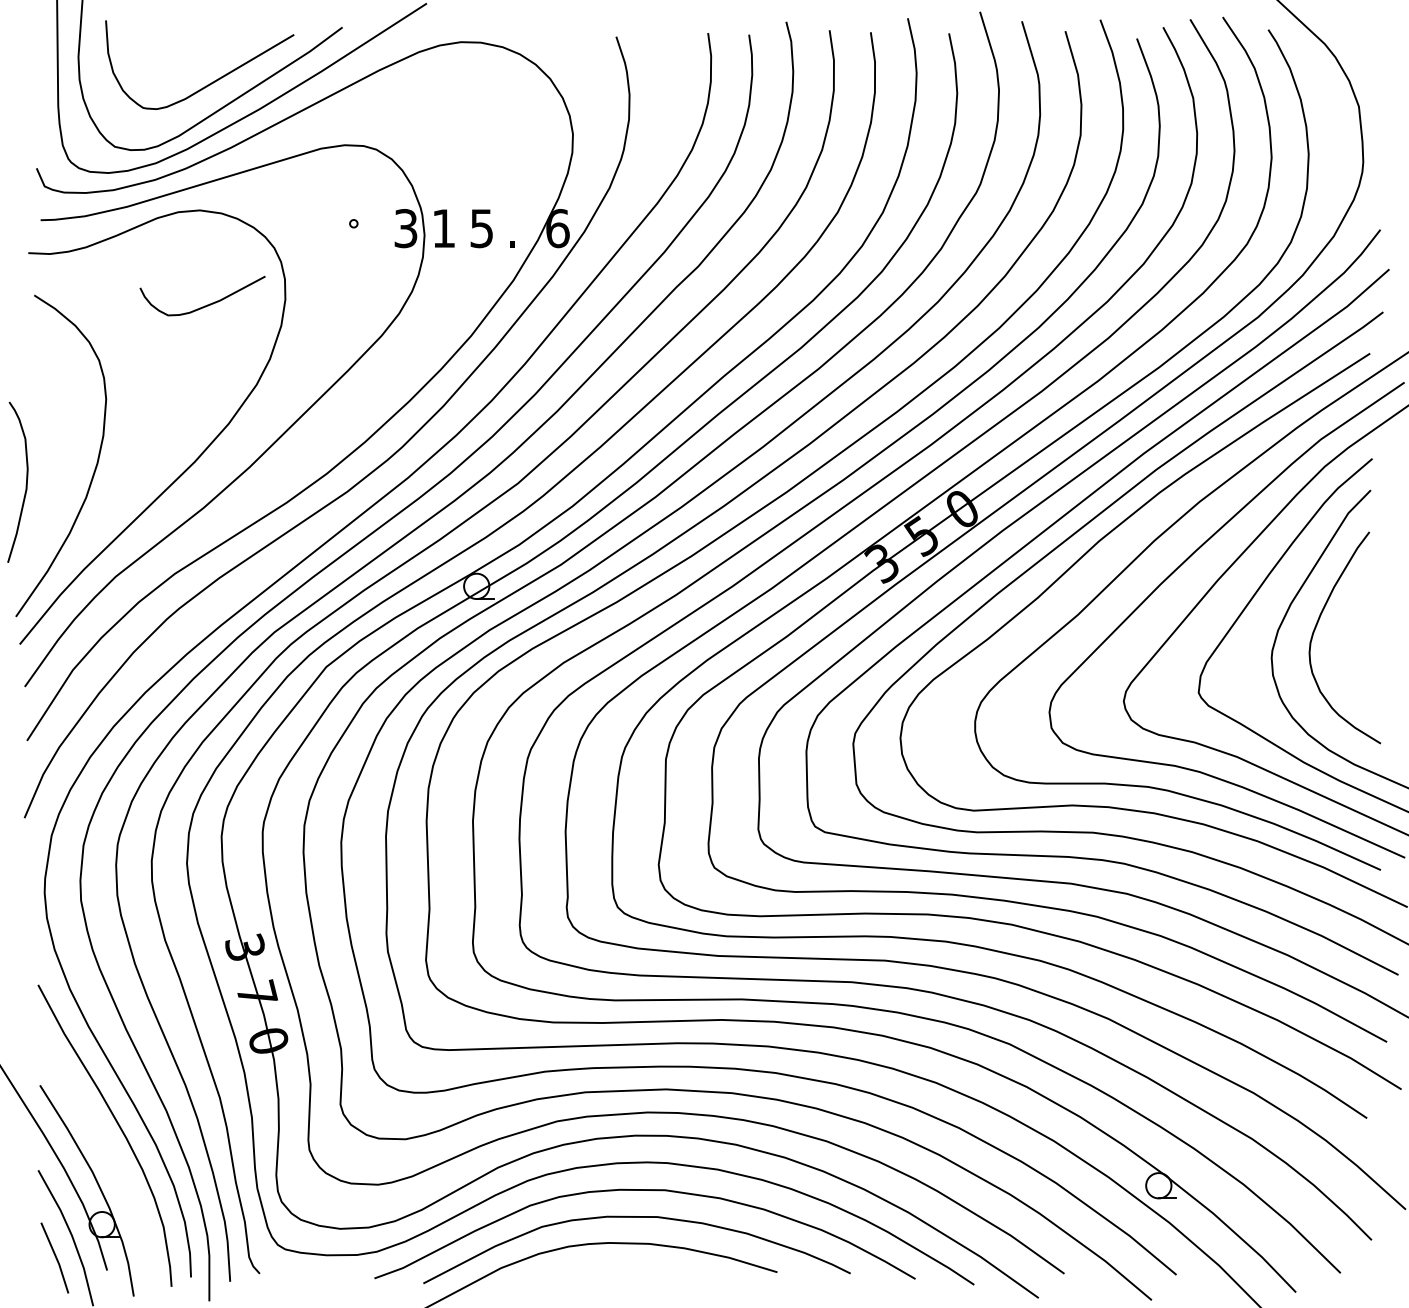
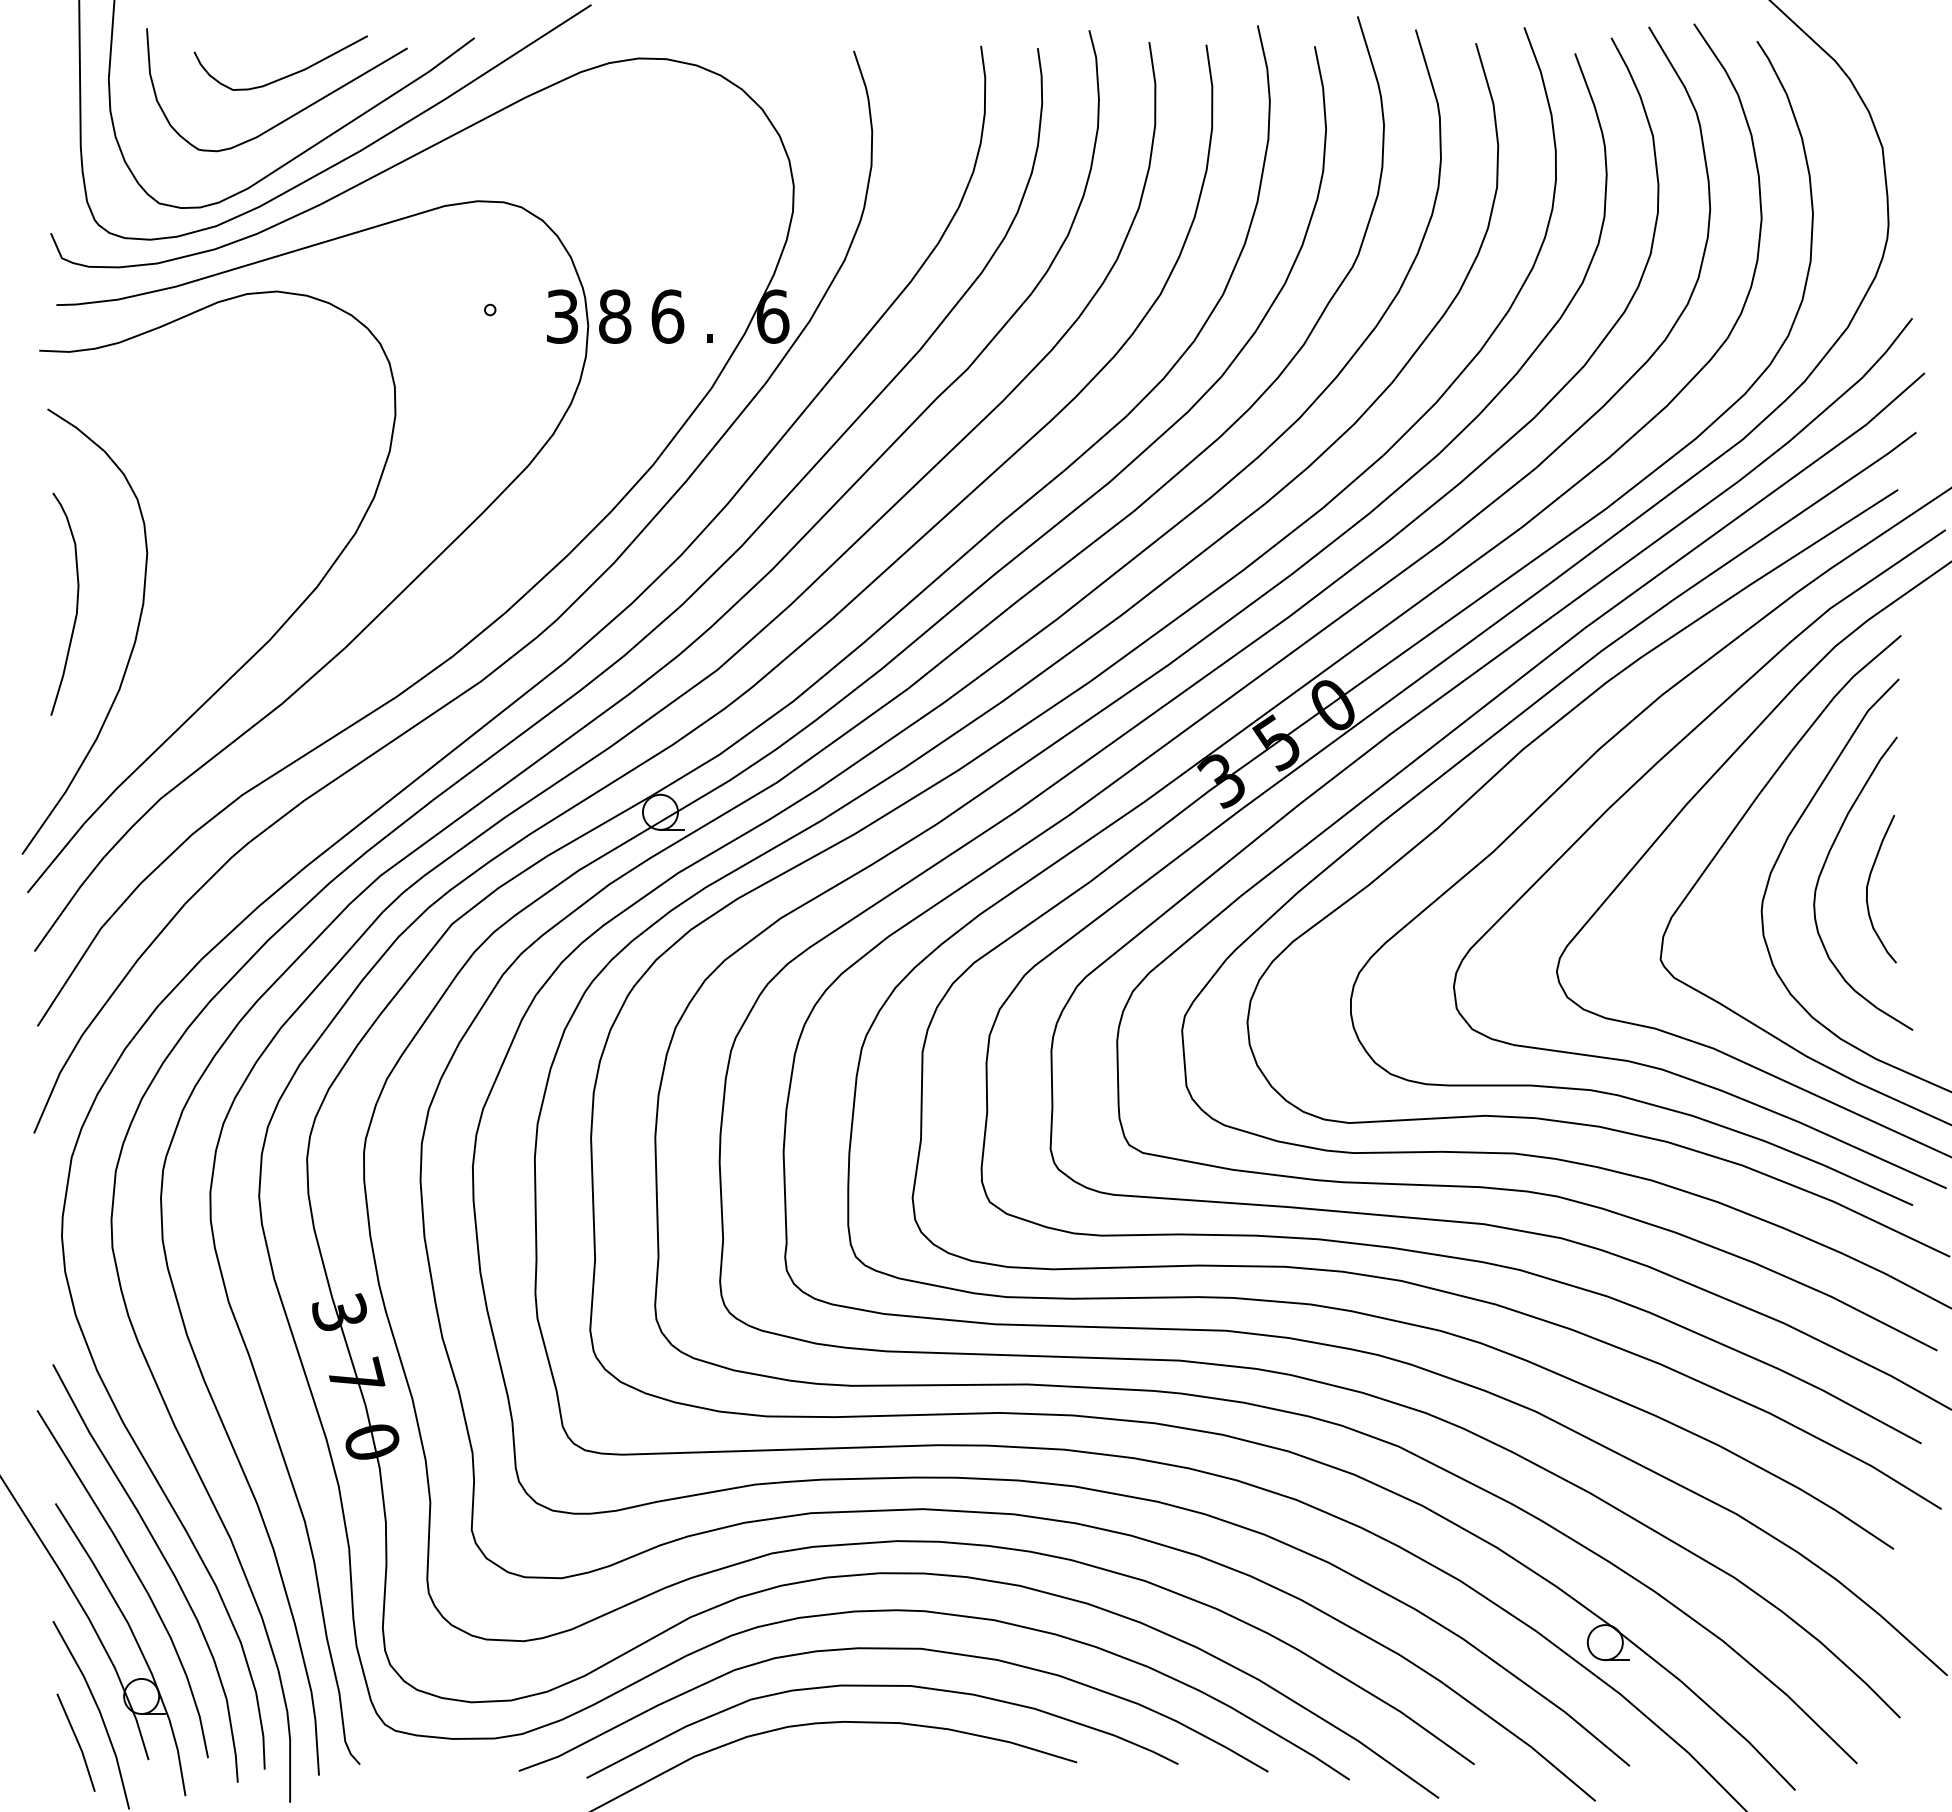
text: (444, 228) -> (615, 316), 1 -> 8
text: (481, 228) -> (667, 316), 5 -> 6
curve: (206, 304) -> (286, 75), moved
curve: (26, 481) -> (76, 603), moved
curve: (1348, 639) -> (1868, 886), added
curve: (99, 1138) -> (137, 1577), added

